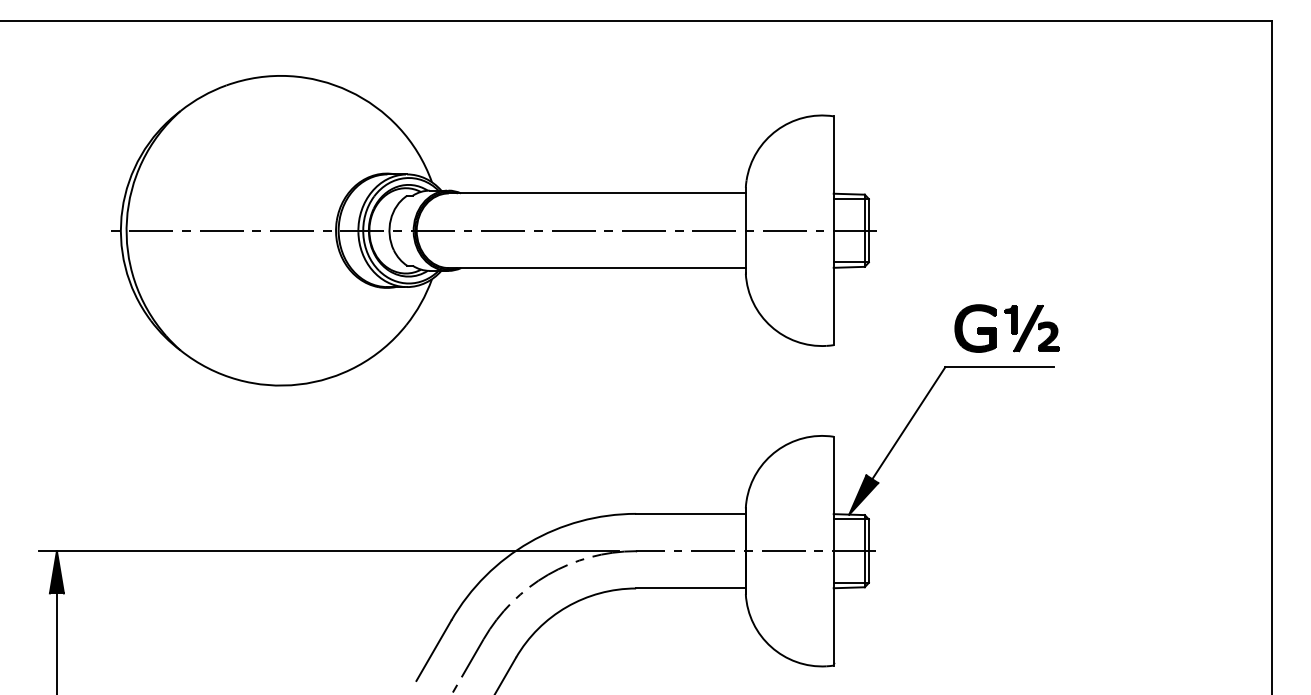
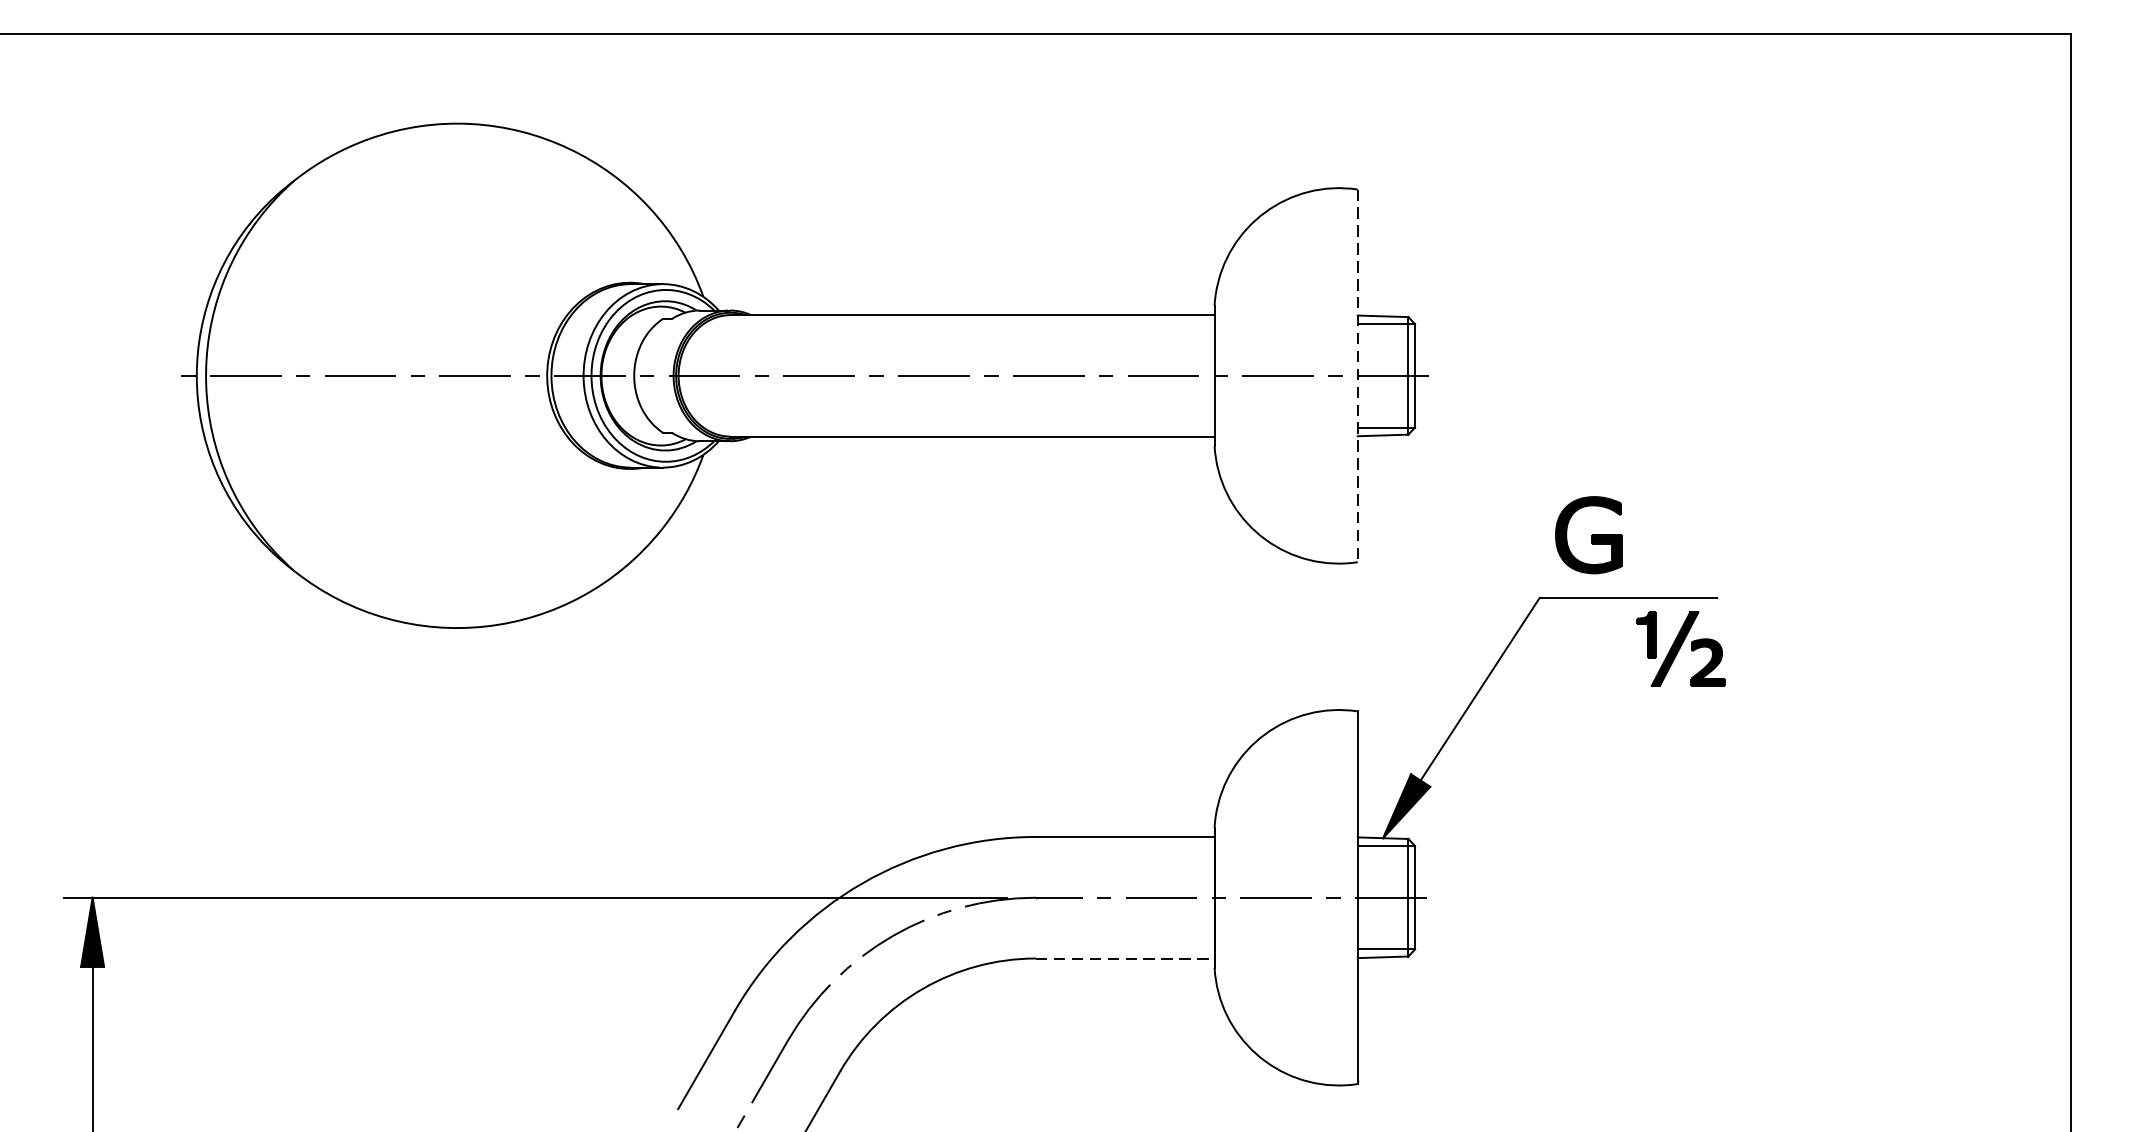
line: (833, 231) -> (1357, 377), solid -> dashed
part: (1031, 328) -> (1679, 649), moved
line: (690, 588) -> (1124, 958), solid -> dashed

